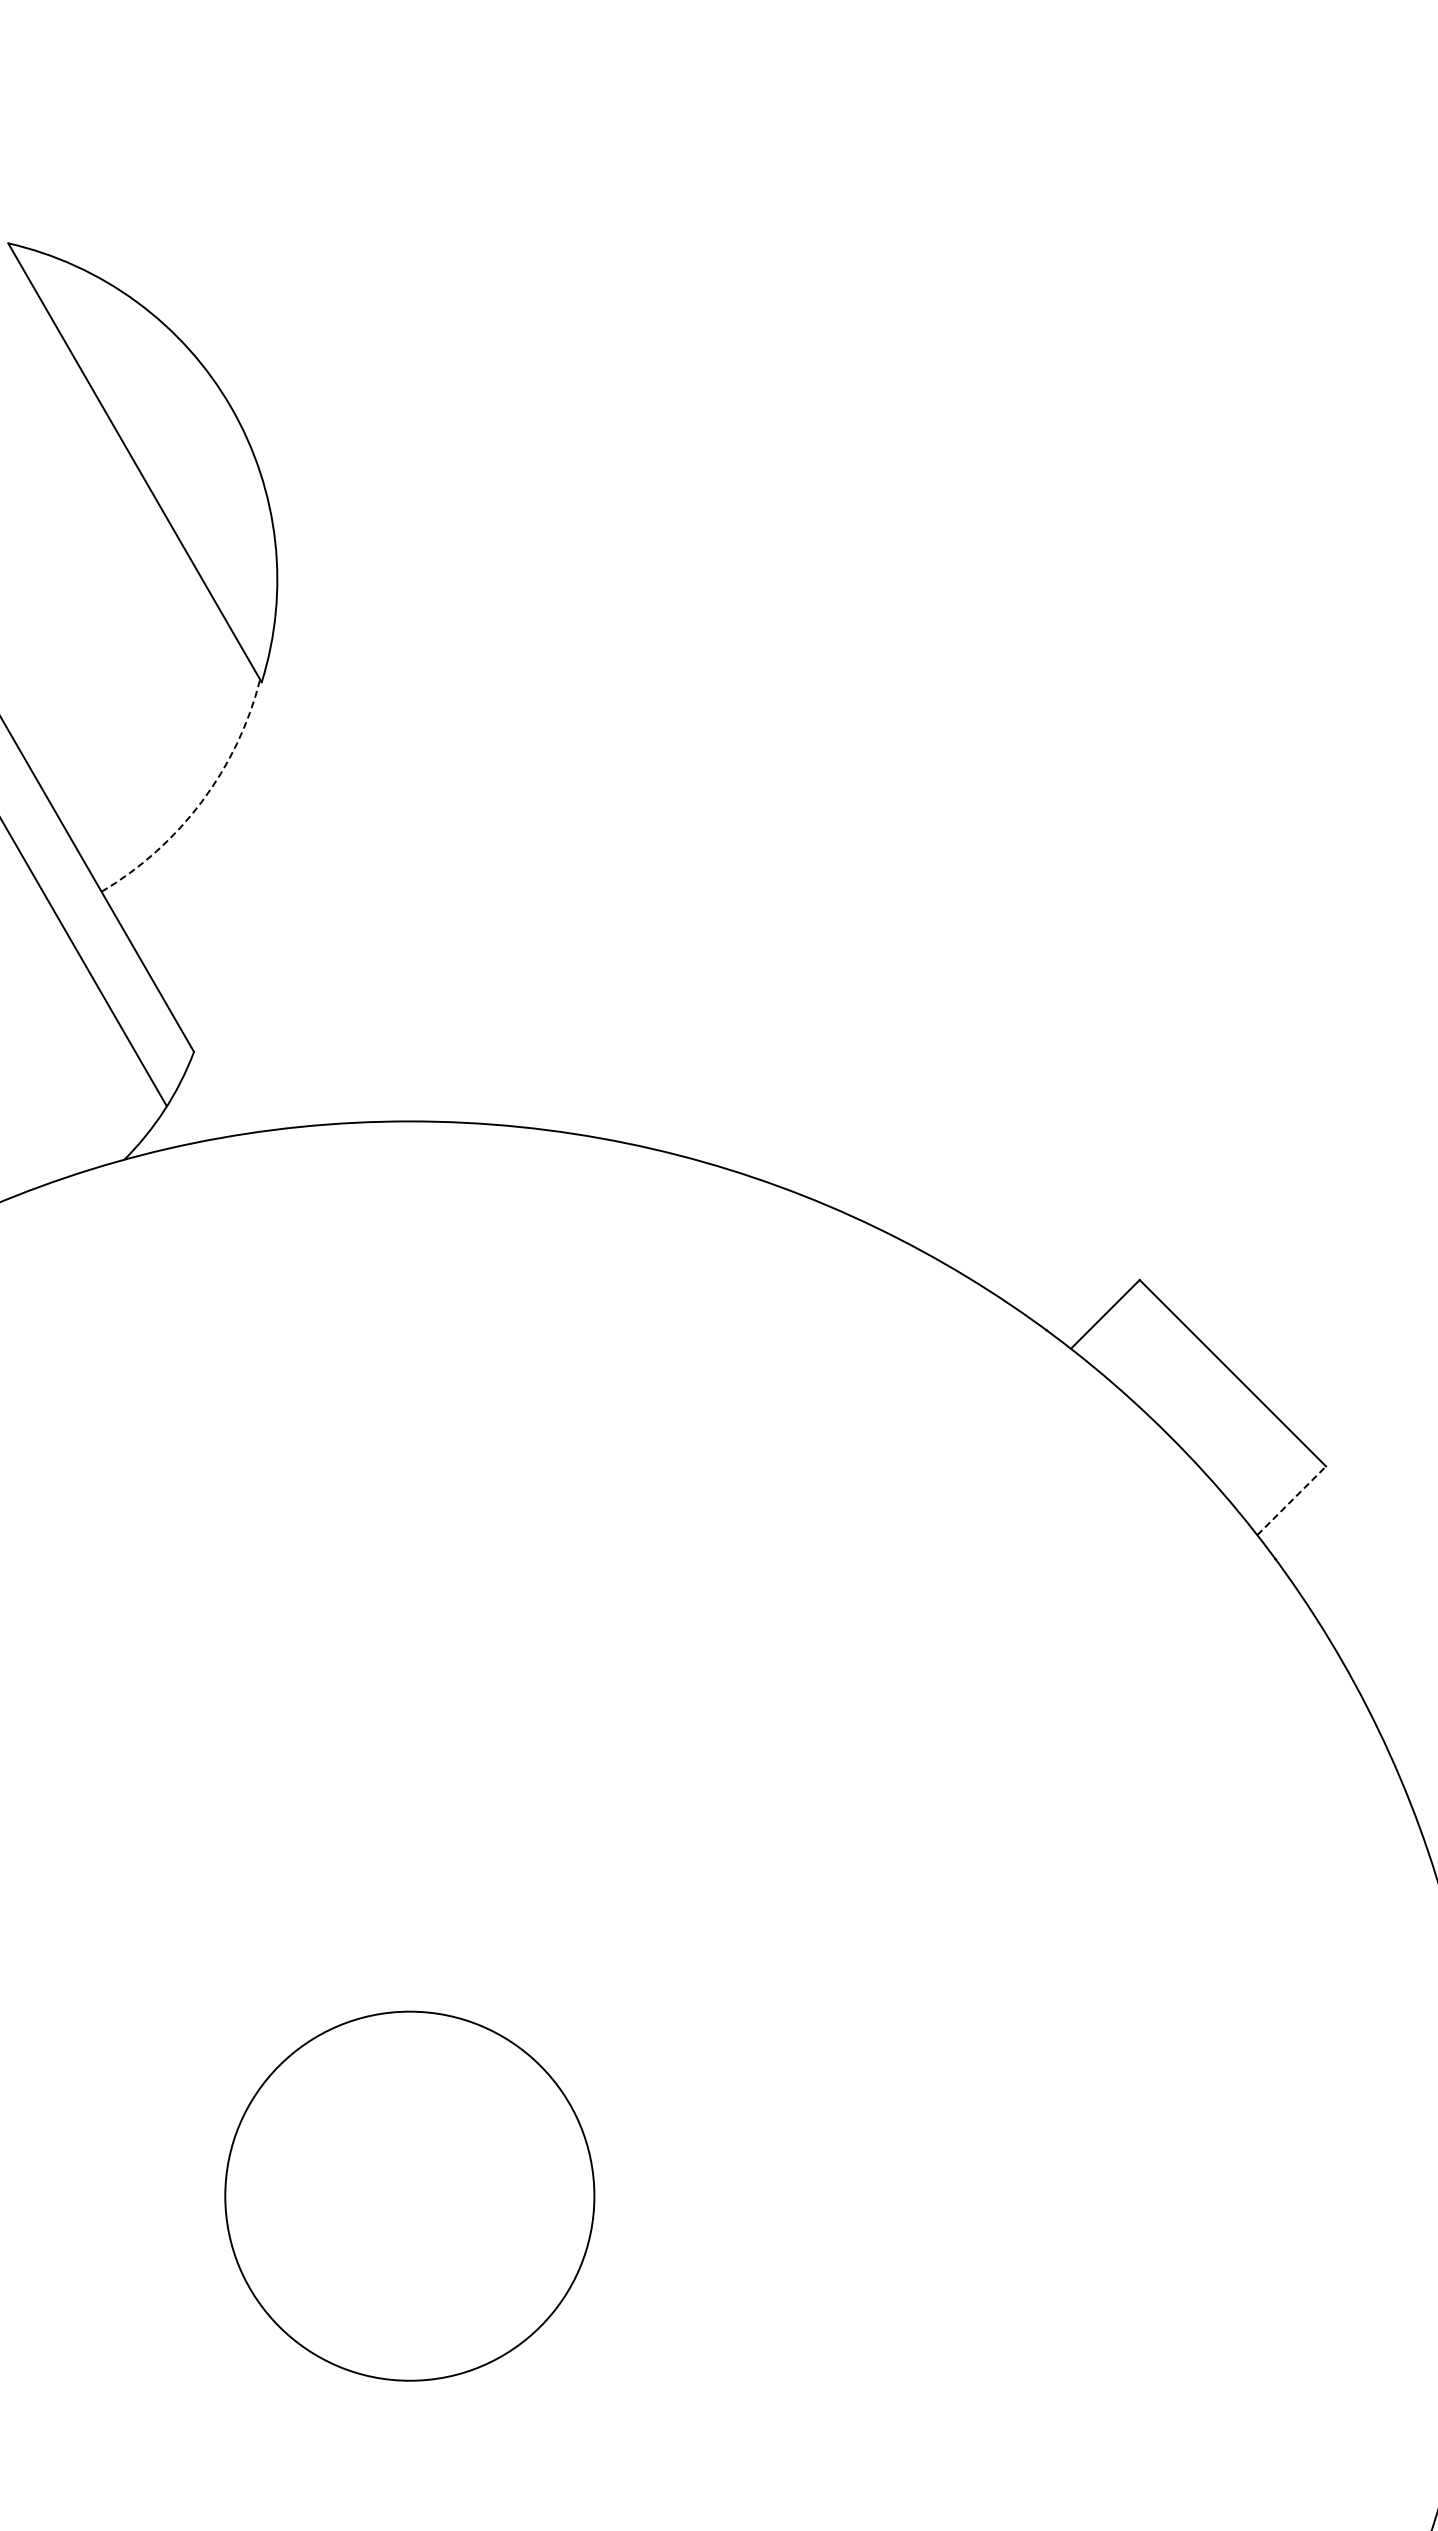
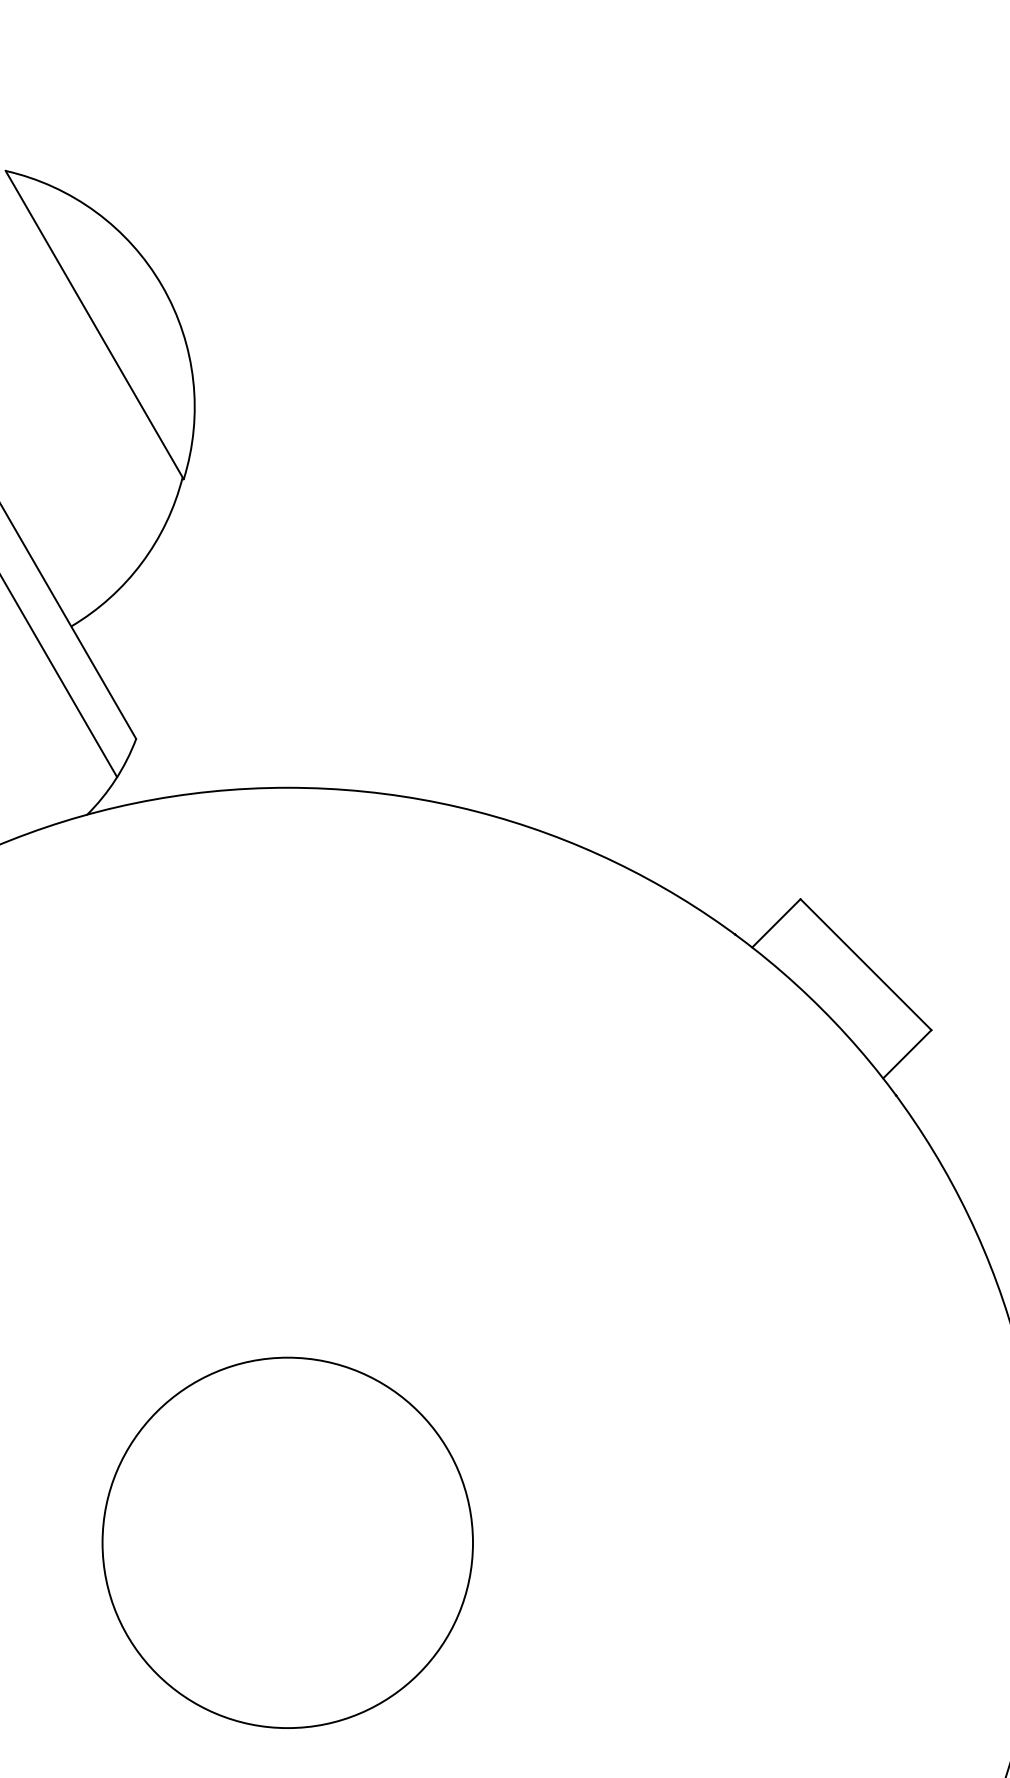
arc: (202, 801) -> (142, 563), dashed -> solid
line: (1291, 1500) -> (907, 1054), dashed -> solid
circle: (409, 2195) -> (287, 1542), size x1.43

